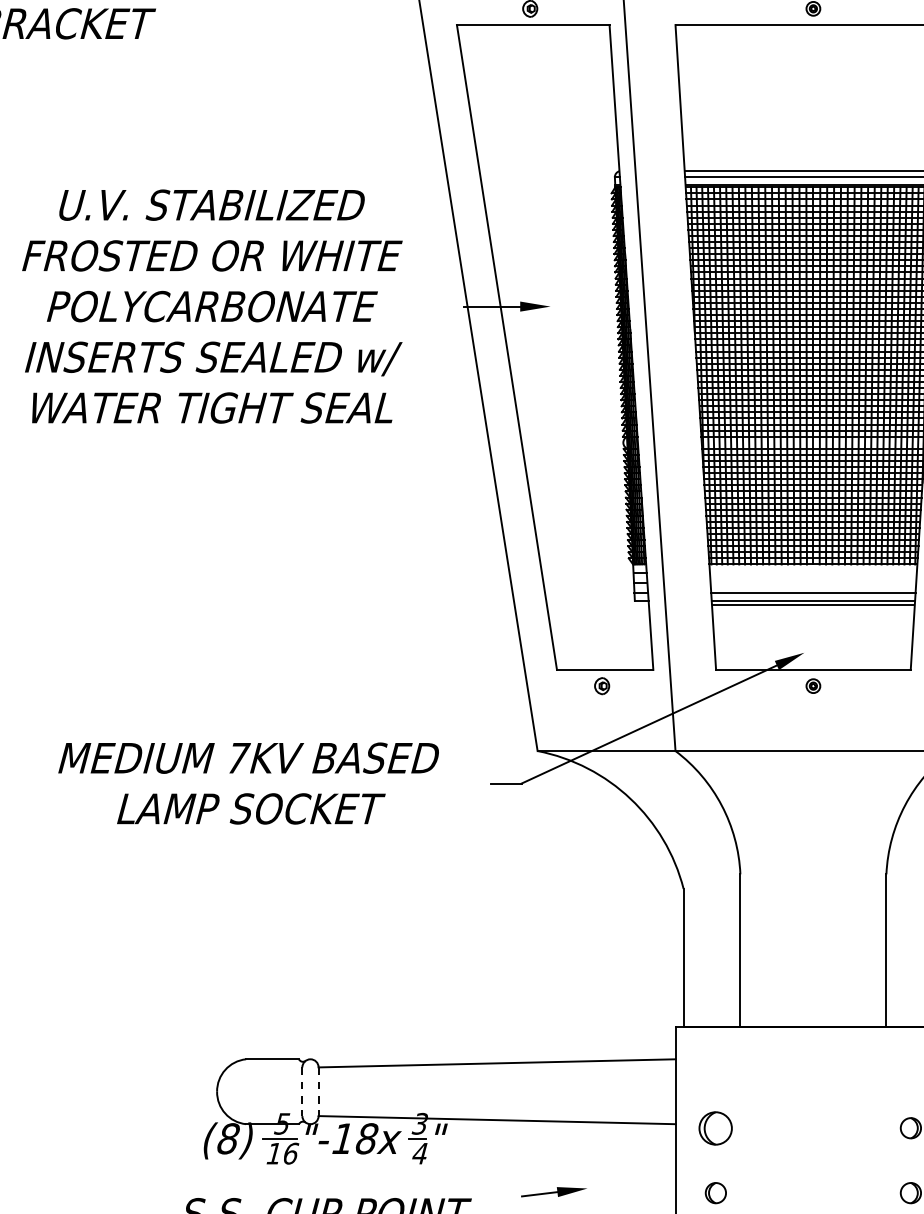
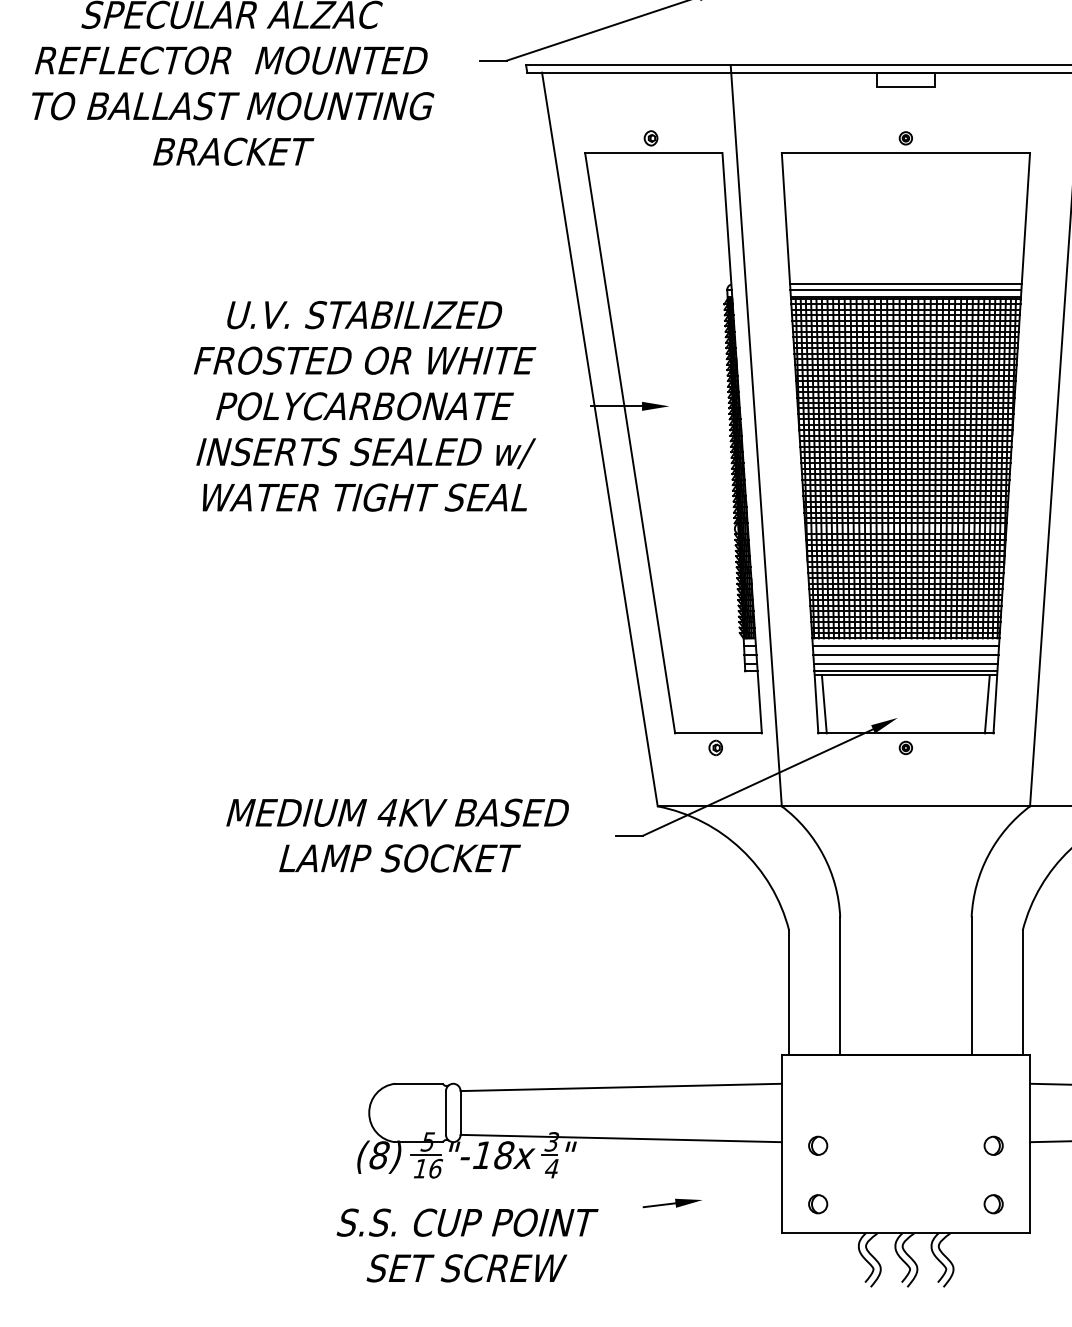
line: (812, 572) -> (905, 645), added
line: (812, 582) -> (905, 654), added
line: (721, 636) -> (823, 703), added
line: (902, 636) -> (986, 703), added
text: (238, 757) -> (388, 812), 7KV -> 4KV
line: (302, 1091) -> (446, 1112), dashed -> solid
line: (318, 1091) -> (460, 1112), dashed -> solid
part: (716, 1127) -> (818, 1145), size x0.62

